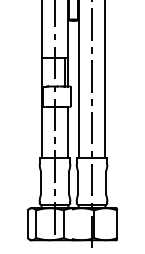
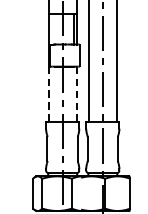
line: (42, 132) -> (49, 94), solid -> dashed
line: (67, 132) -> (76, 94), solid -> dashed

